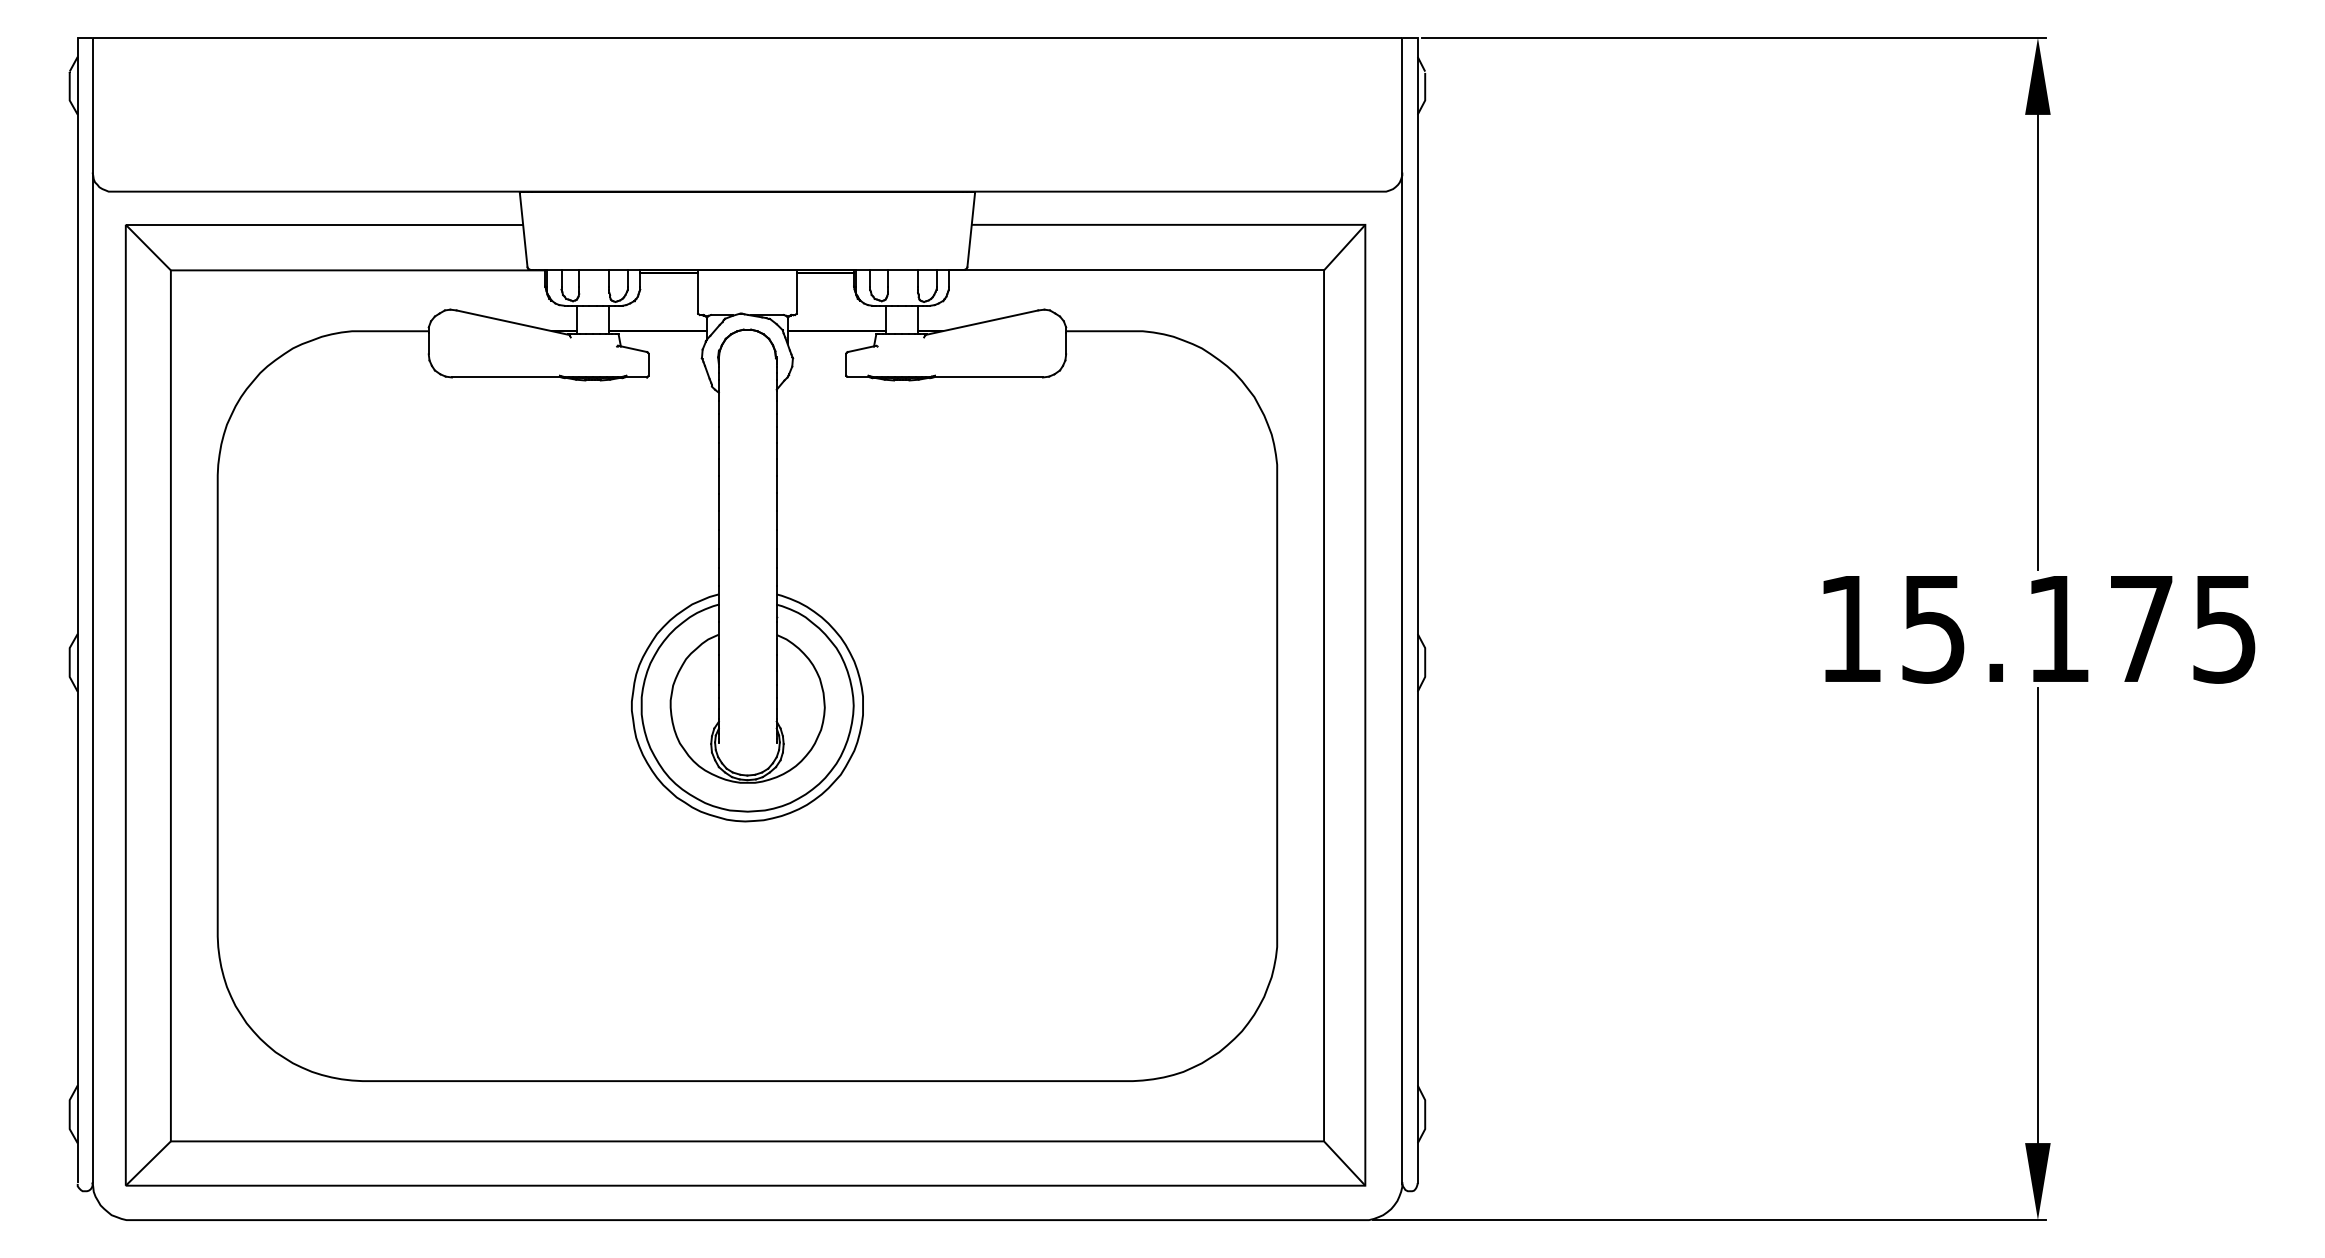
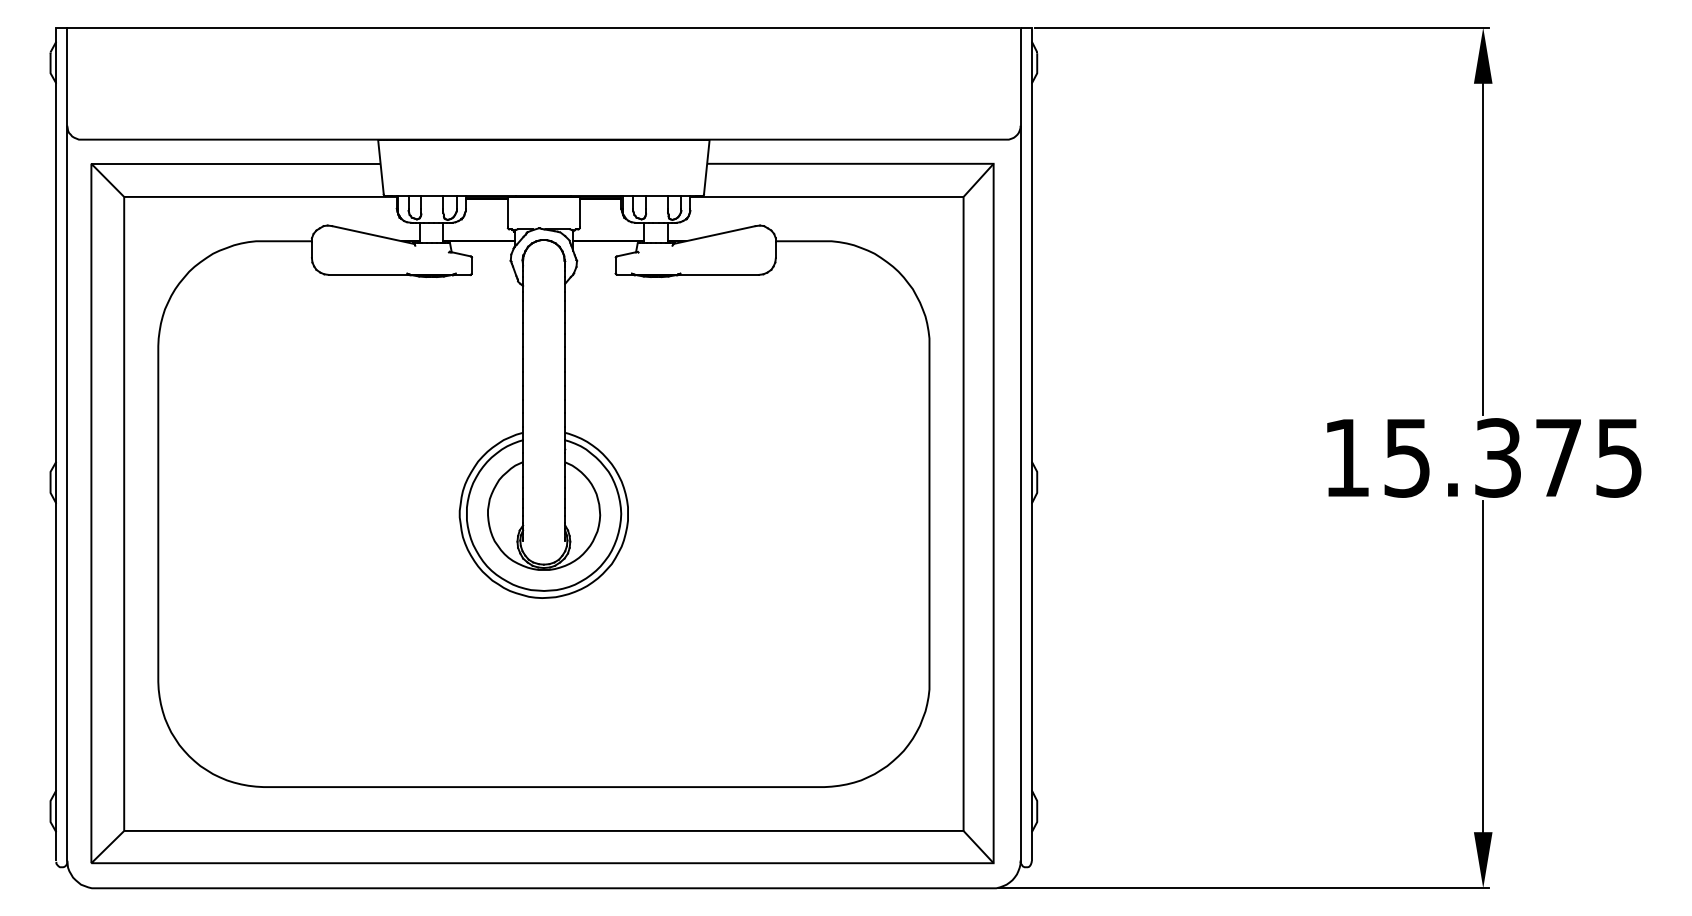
text: (2058, 628) -> (1498, 457), 15.175 -> 15.375

